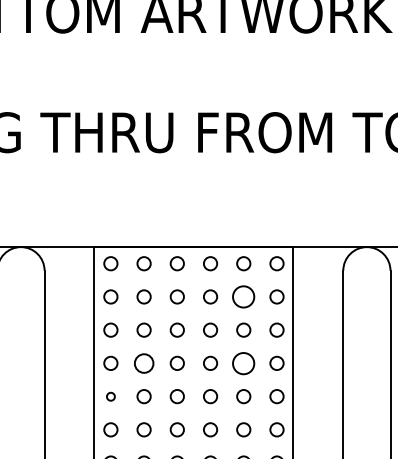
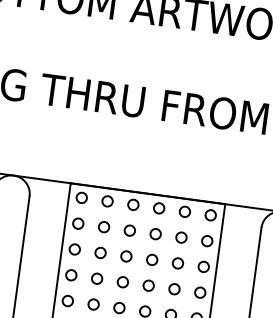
circle: (243, 296) -> (181, 237), size x0.62
circle: (143, 362) -> (96, 278), size x0.71
circle: (243, 362) -> (174, 288), size x0.62
circle: (110, 396) -> (67, 300), size x1.67

